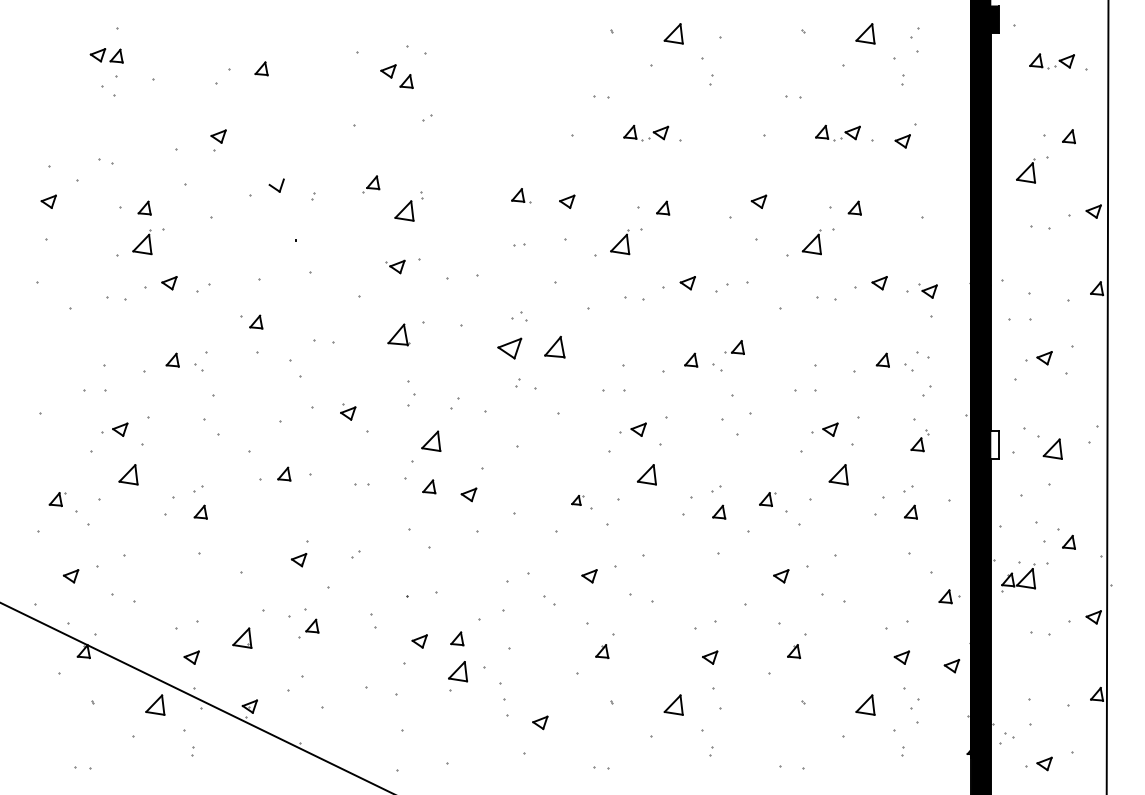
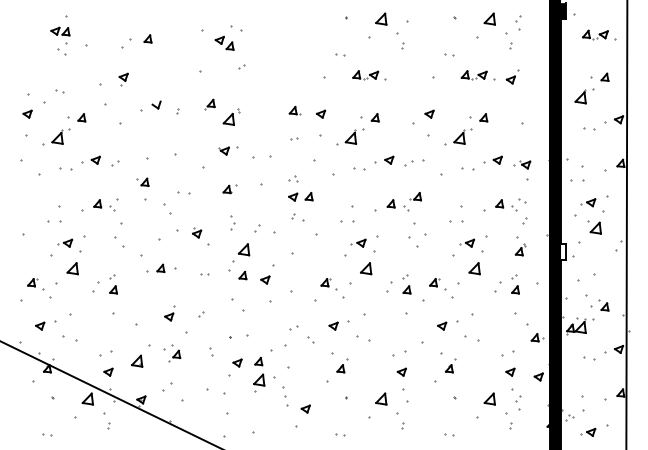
part: (140, 241) -> (56, 136), moved
part: (405, 334) -> (229, 189), size x0.62
part: (530, 347) -> (300, 196), size x0.62
part: (1050, 447) -> (594, 227), moved
part: (580, 502) -> (328, 284), size x1.43
part: (518, 578) -> (293, 327), size x0.62
part: (794, 767) -> (449, 434), size x0.62

